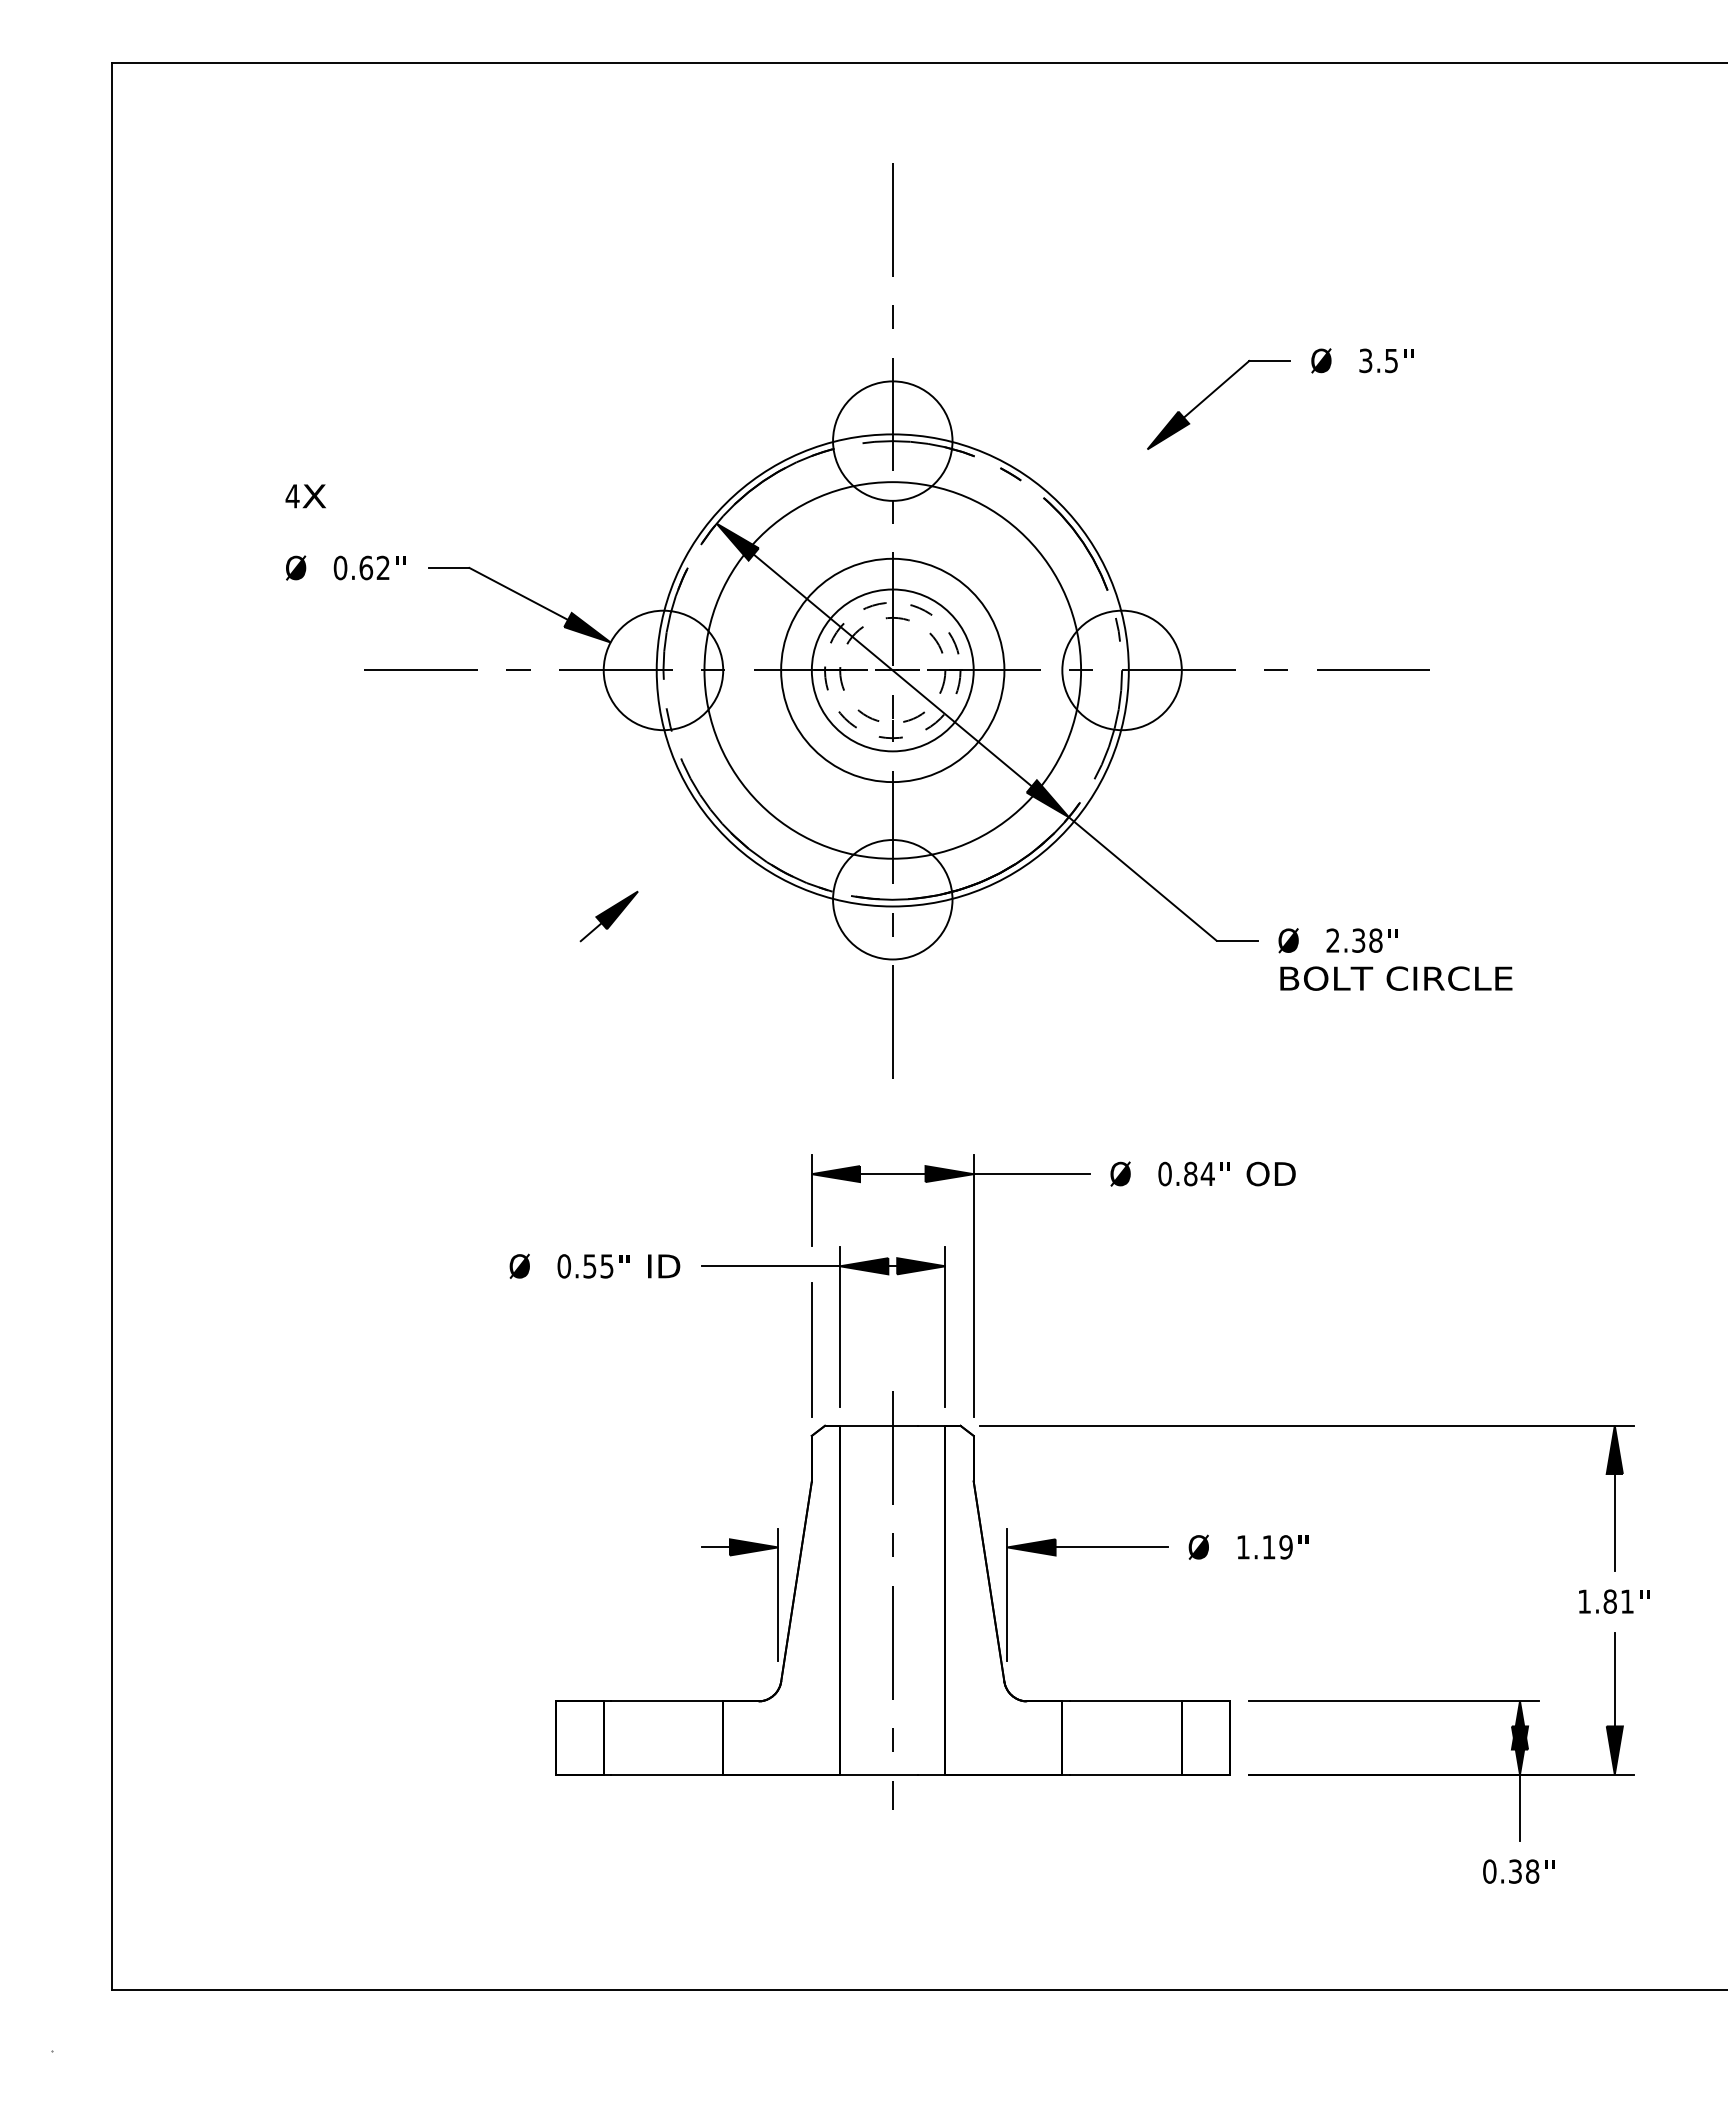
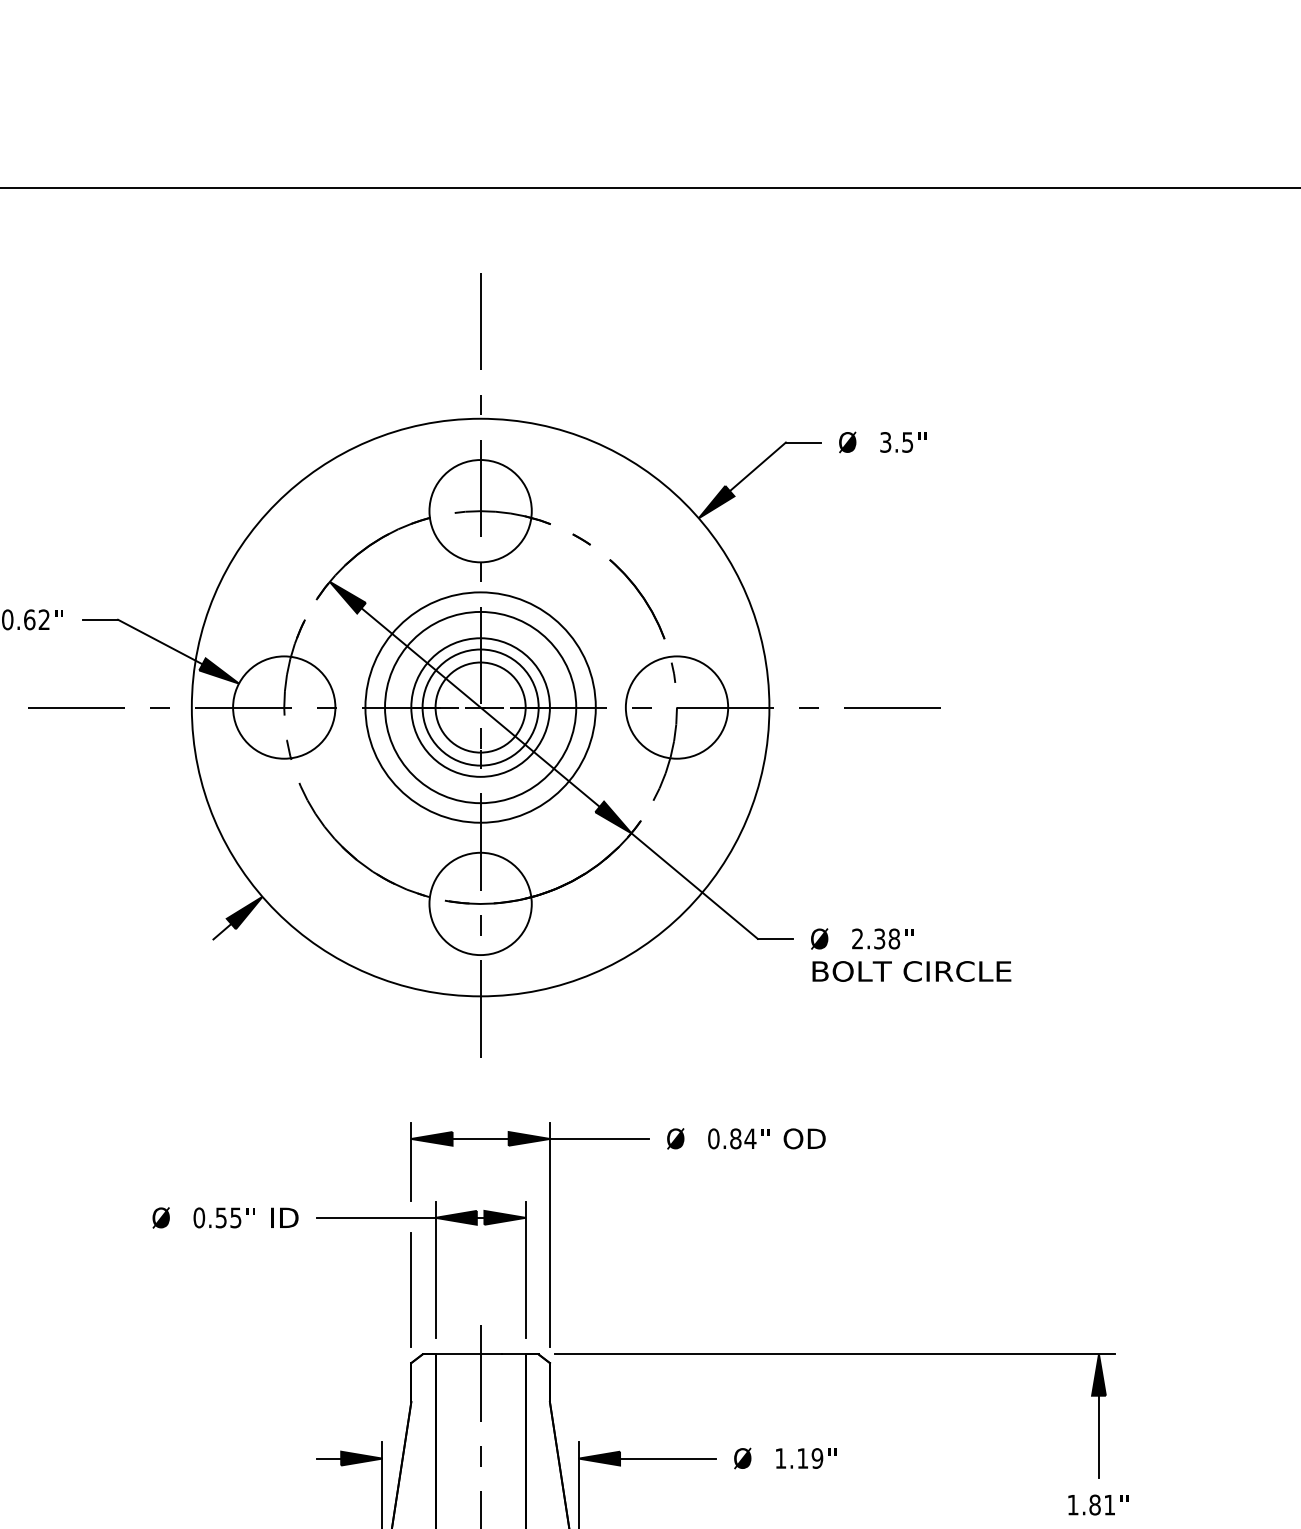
circle: (892, 669) -> (480, 706), size x0.71
circle: (892, 670) -> (480, 707), dashed -> solid
circle: (892, 670) -> (480, 707), dashed -> solid
circle: (892, 670) -> (480, 707), size x1.43

